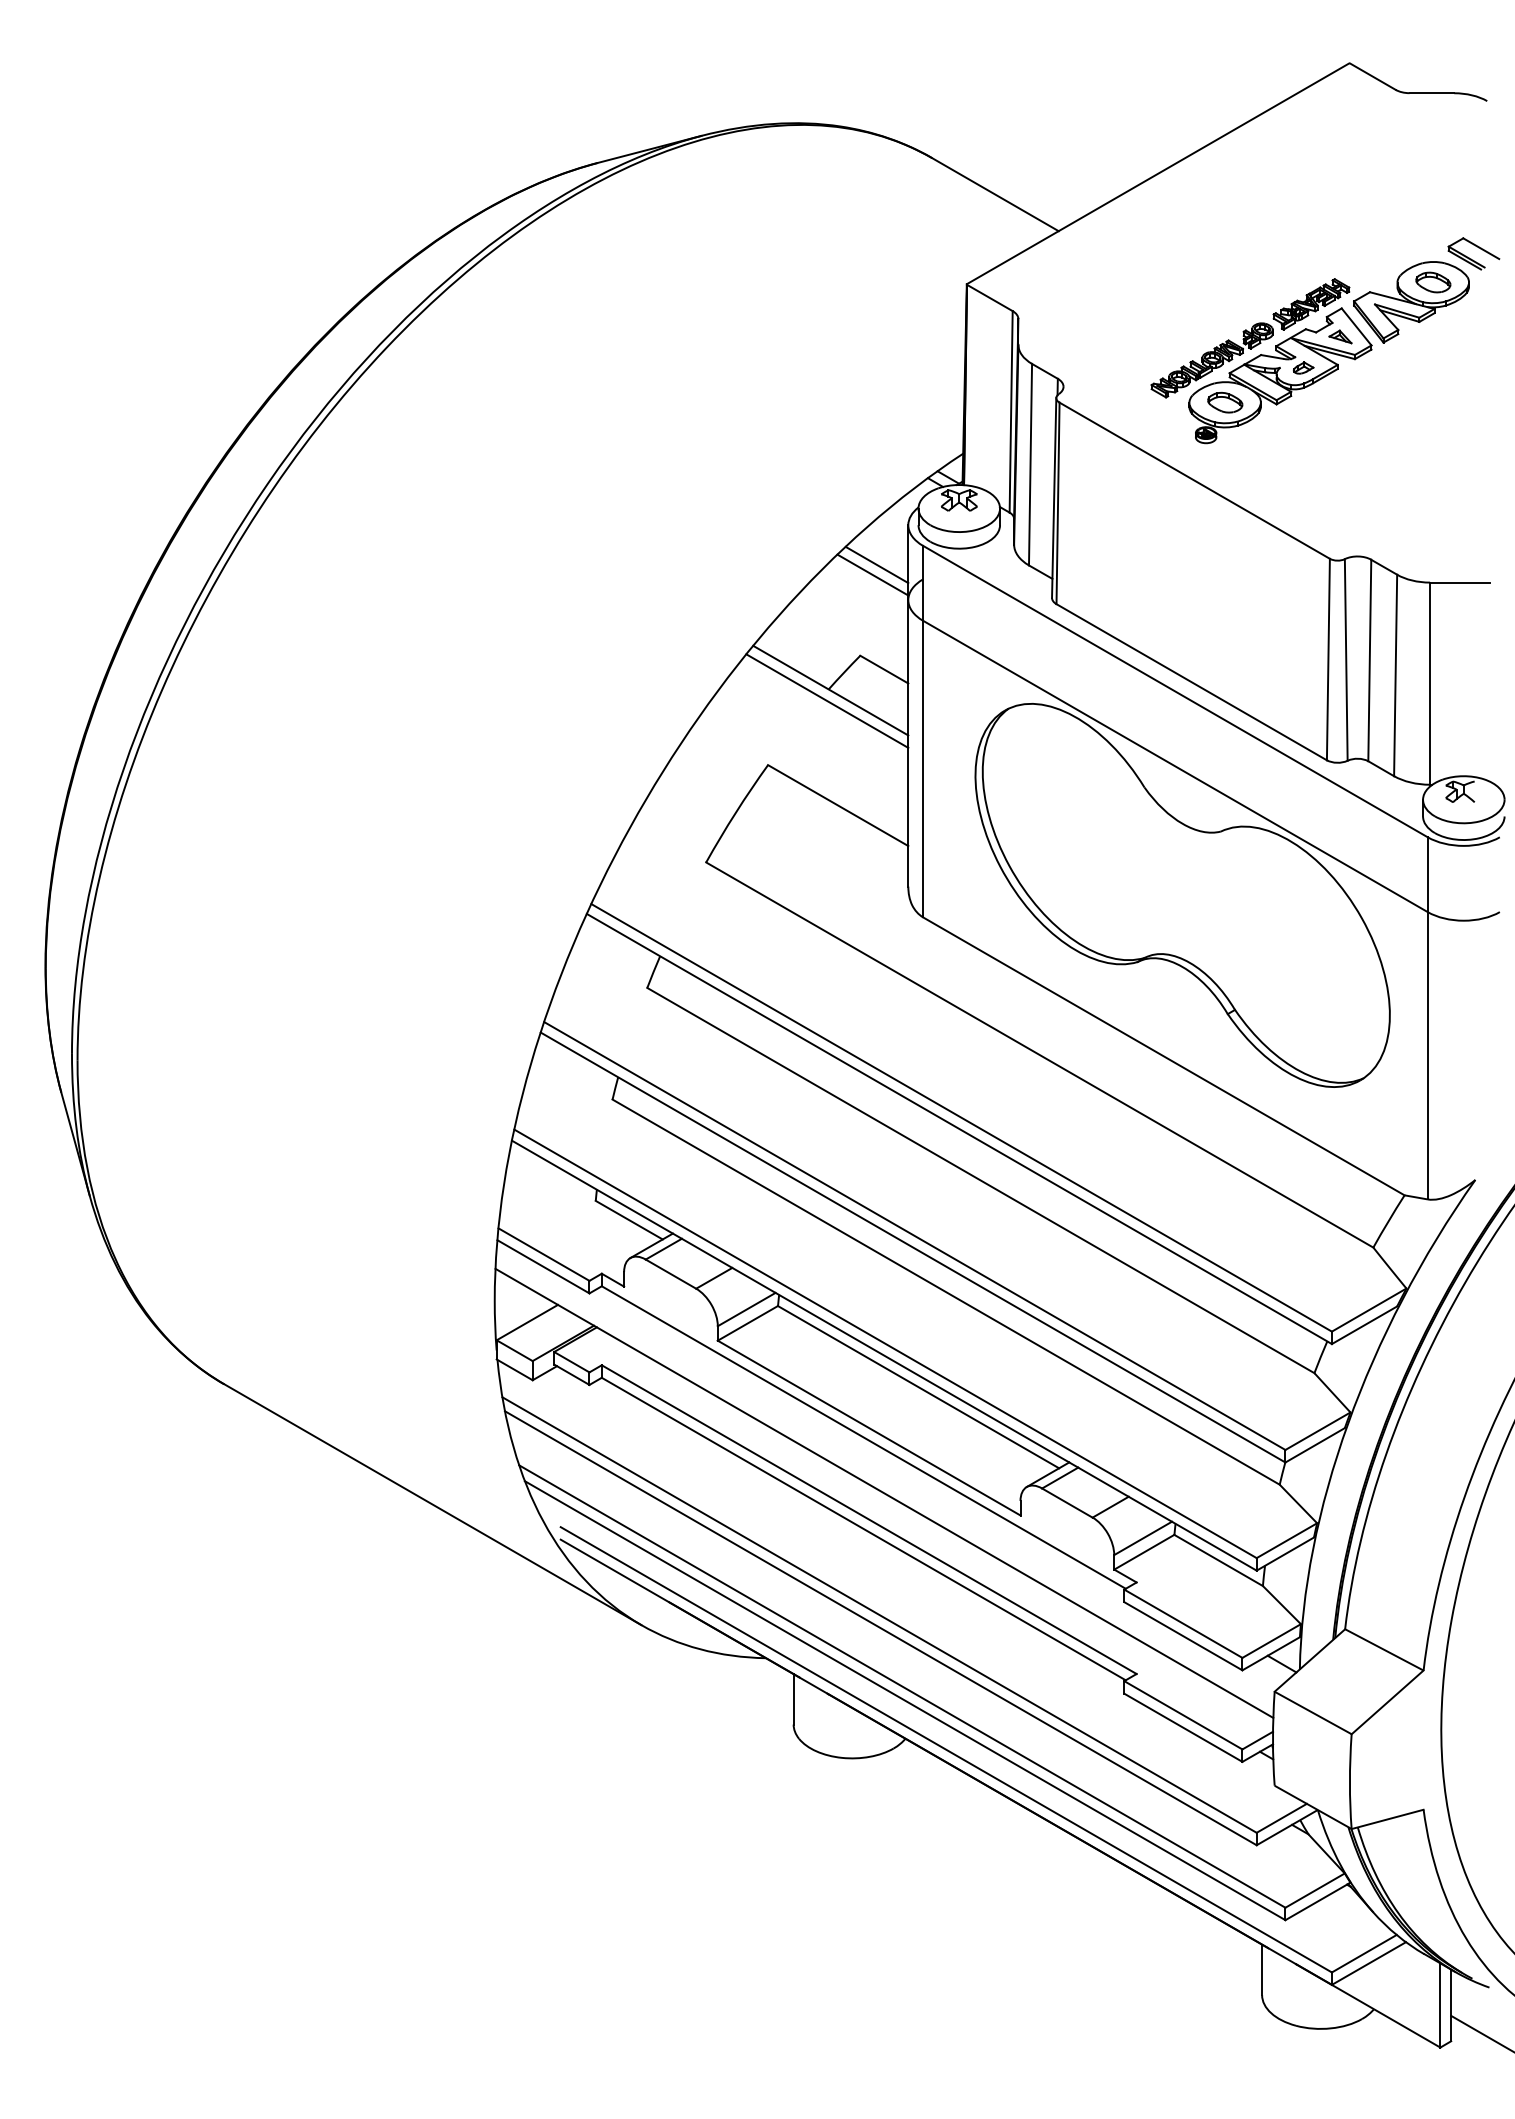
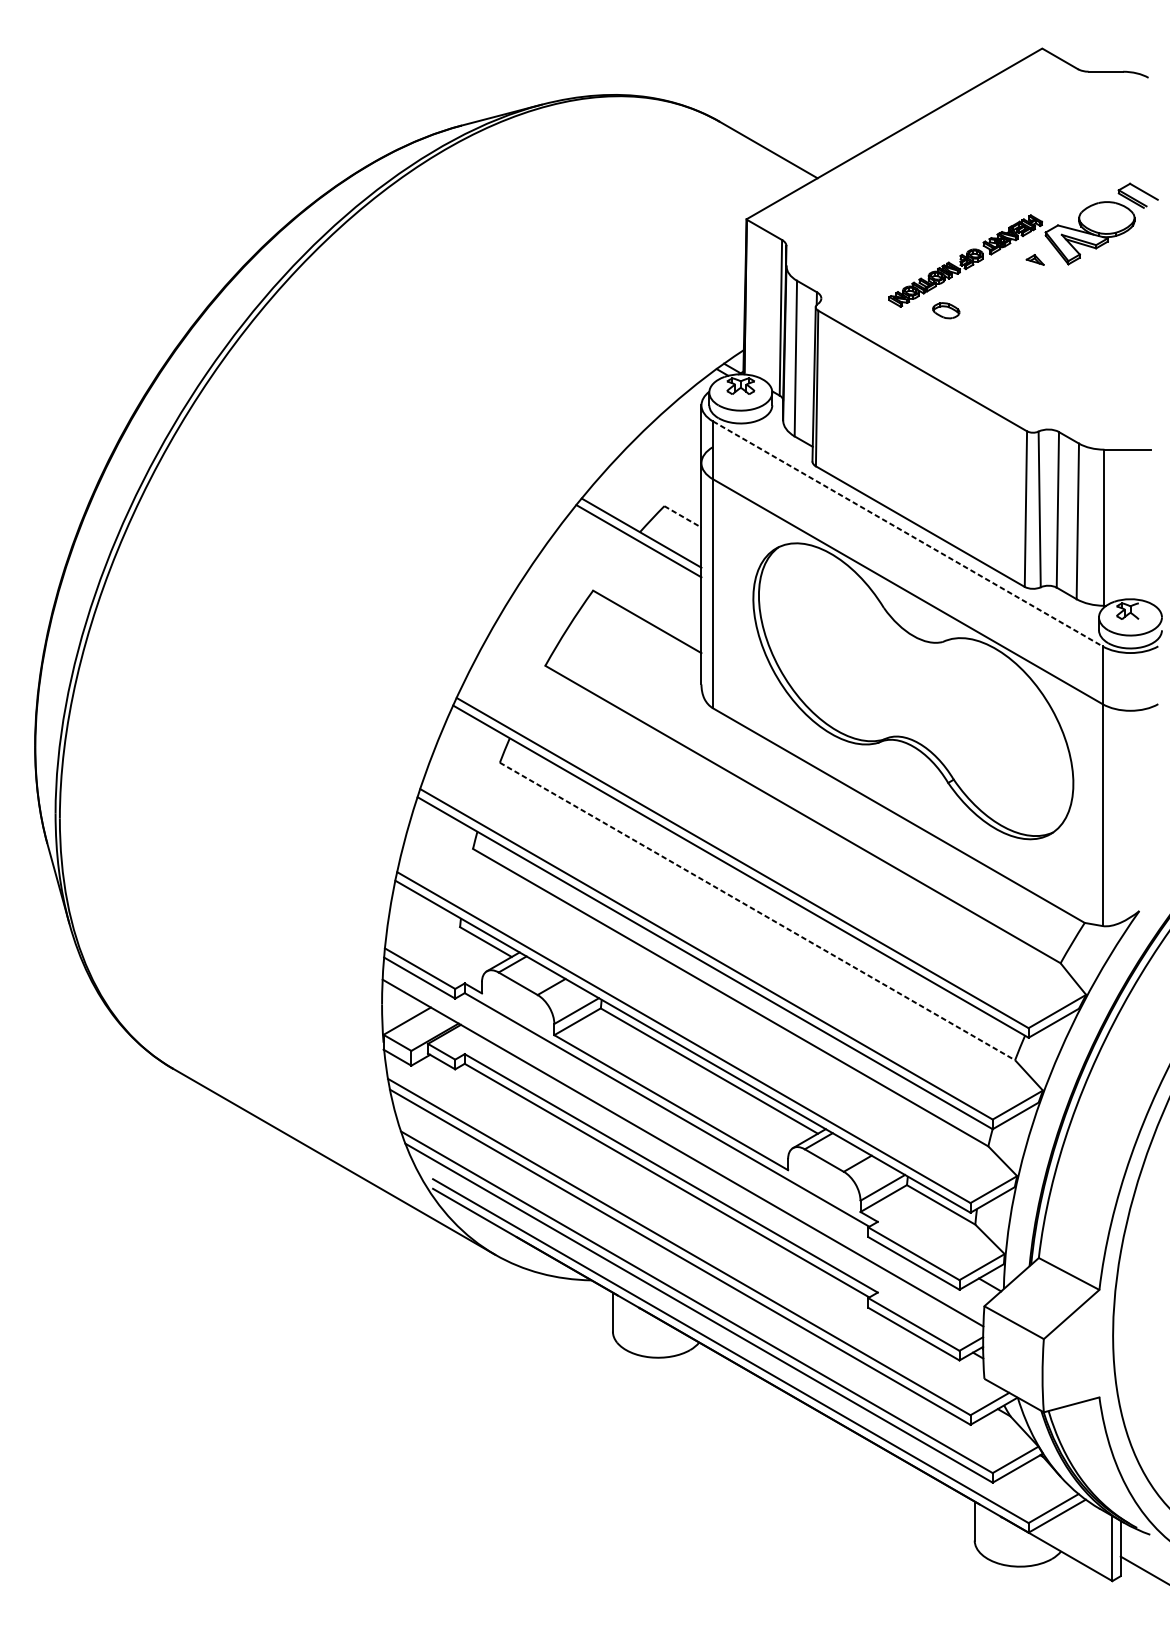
part: (1433, 282) -> (1107, 217), removed
part: (1280, 375) -> (988, 289), removed
line: (876, 564) -> (676, 435), removed
line: (872, 574) -> (673, 443), removed
line: (884, 669) -> (683, 516), solid -> dashed
line: (1175, 691) -> (907, 533), solid -> dashed
line: (981, 1180) -> (757, 911), solid -> dashed

